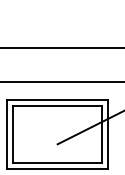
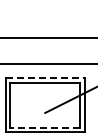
line: (58, 100) -> (45, 78), solid -> dashed
line: (58, 162) -> (45, 127), solid -> dashed

